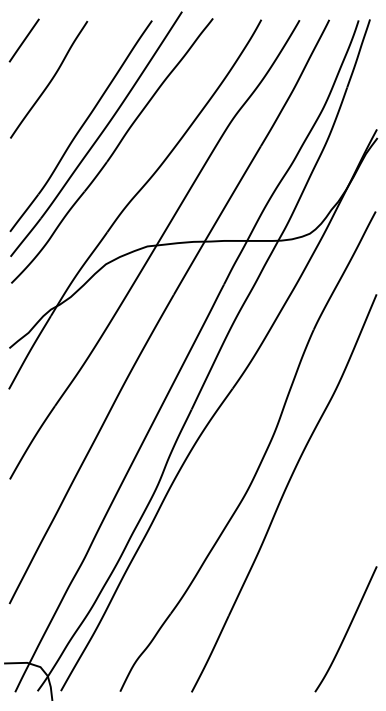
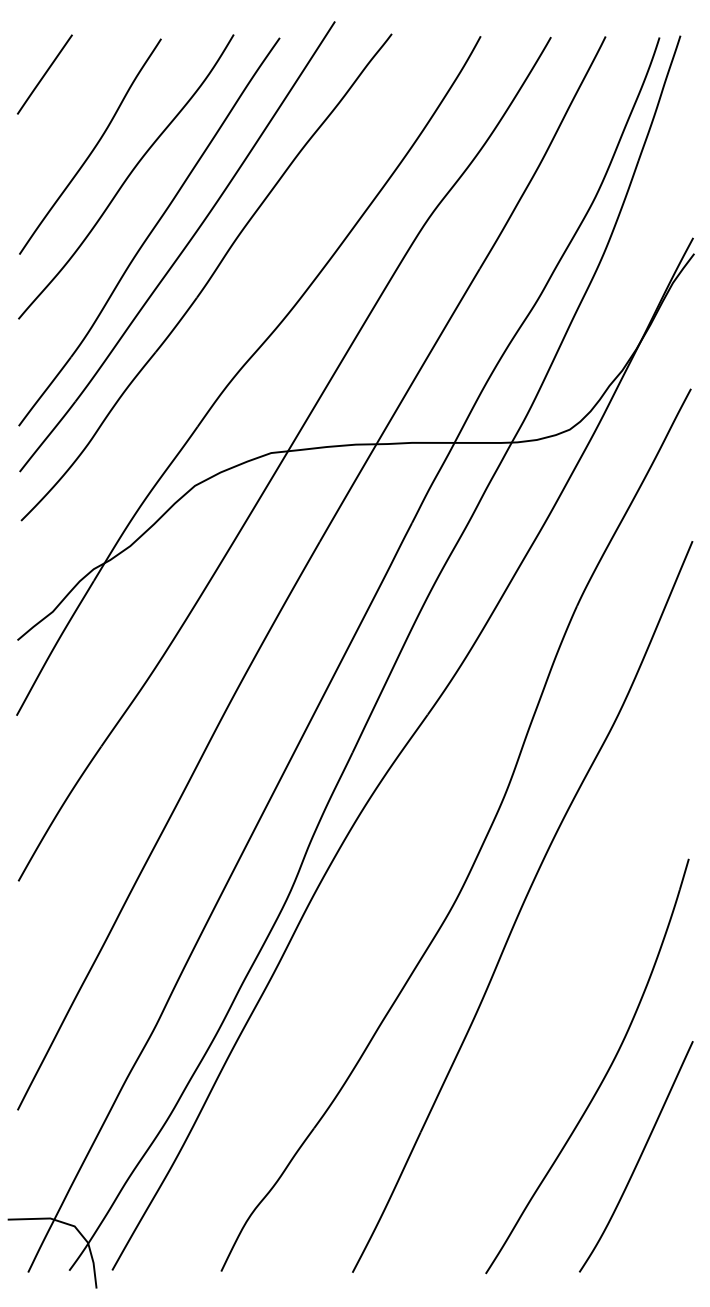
curve: (68, 95) -> (126, 175), added
part: (328, 584) -> (604, 1074), added

